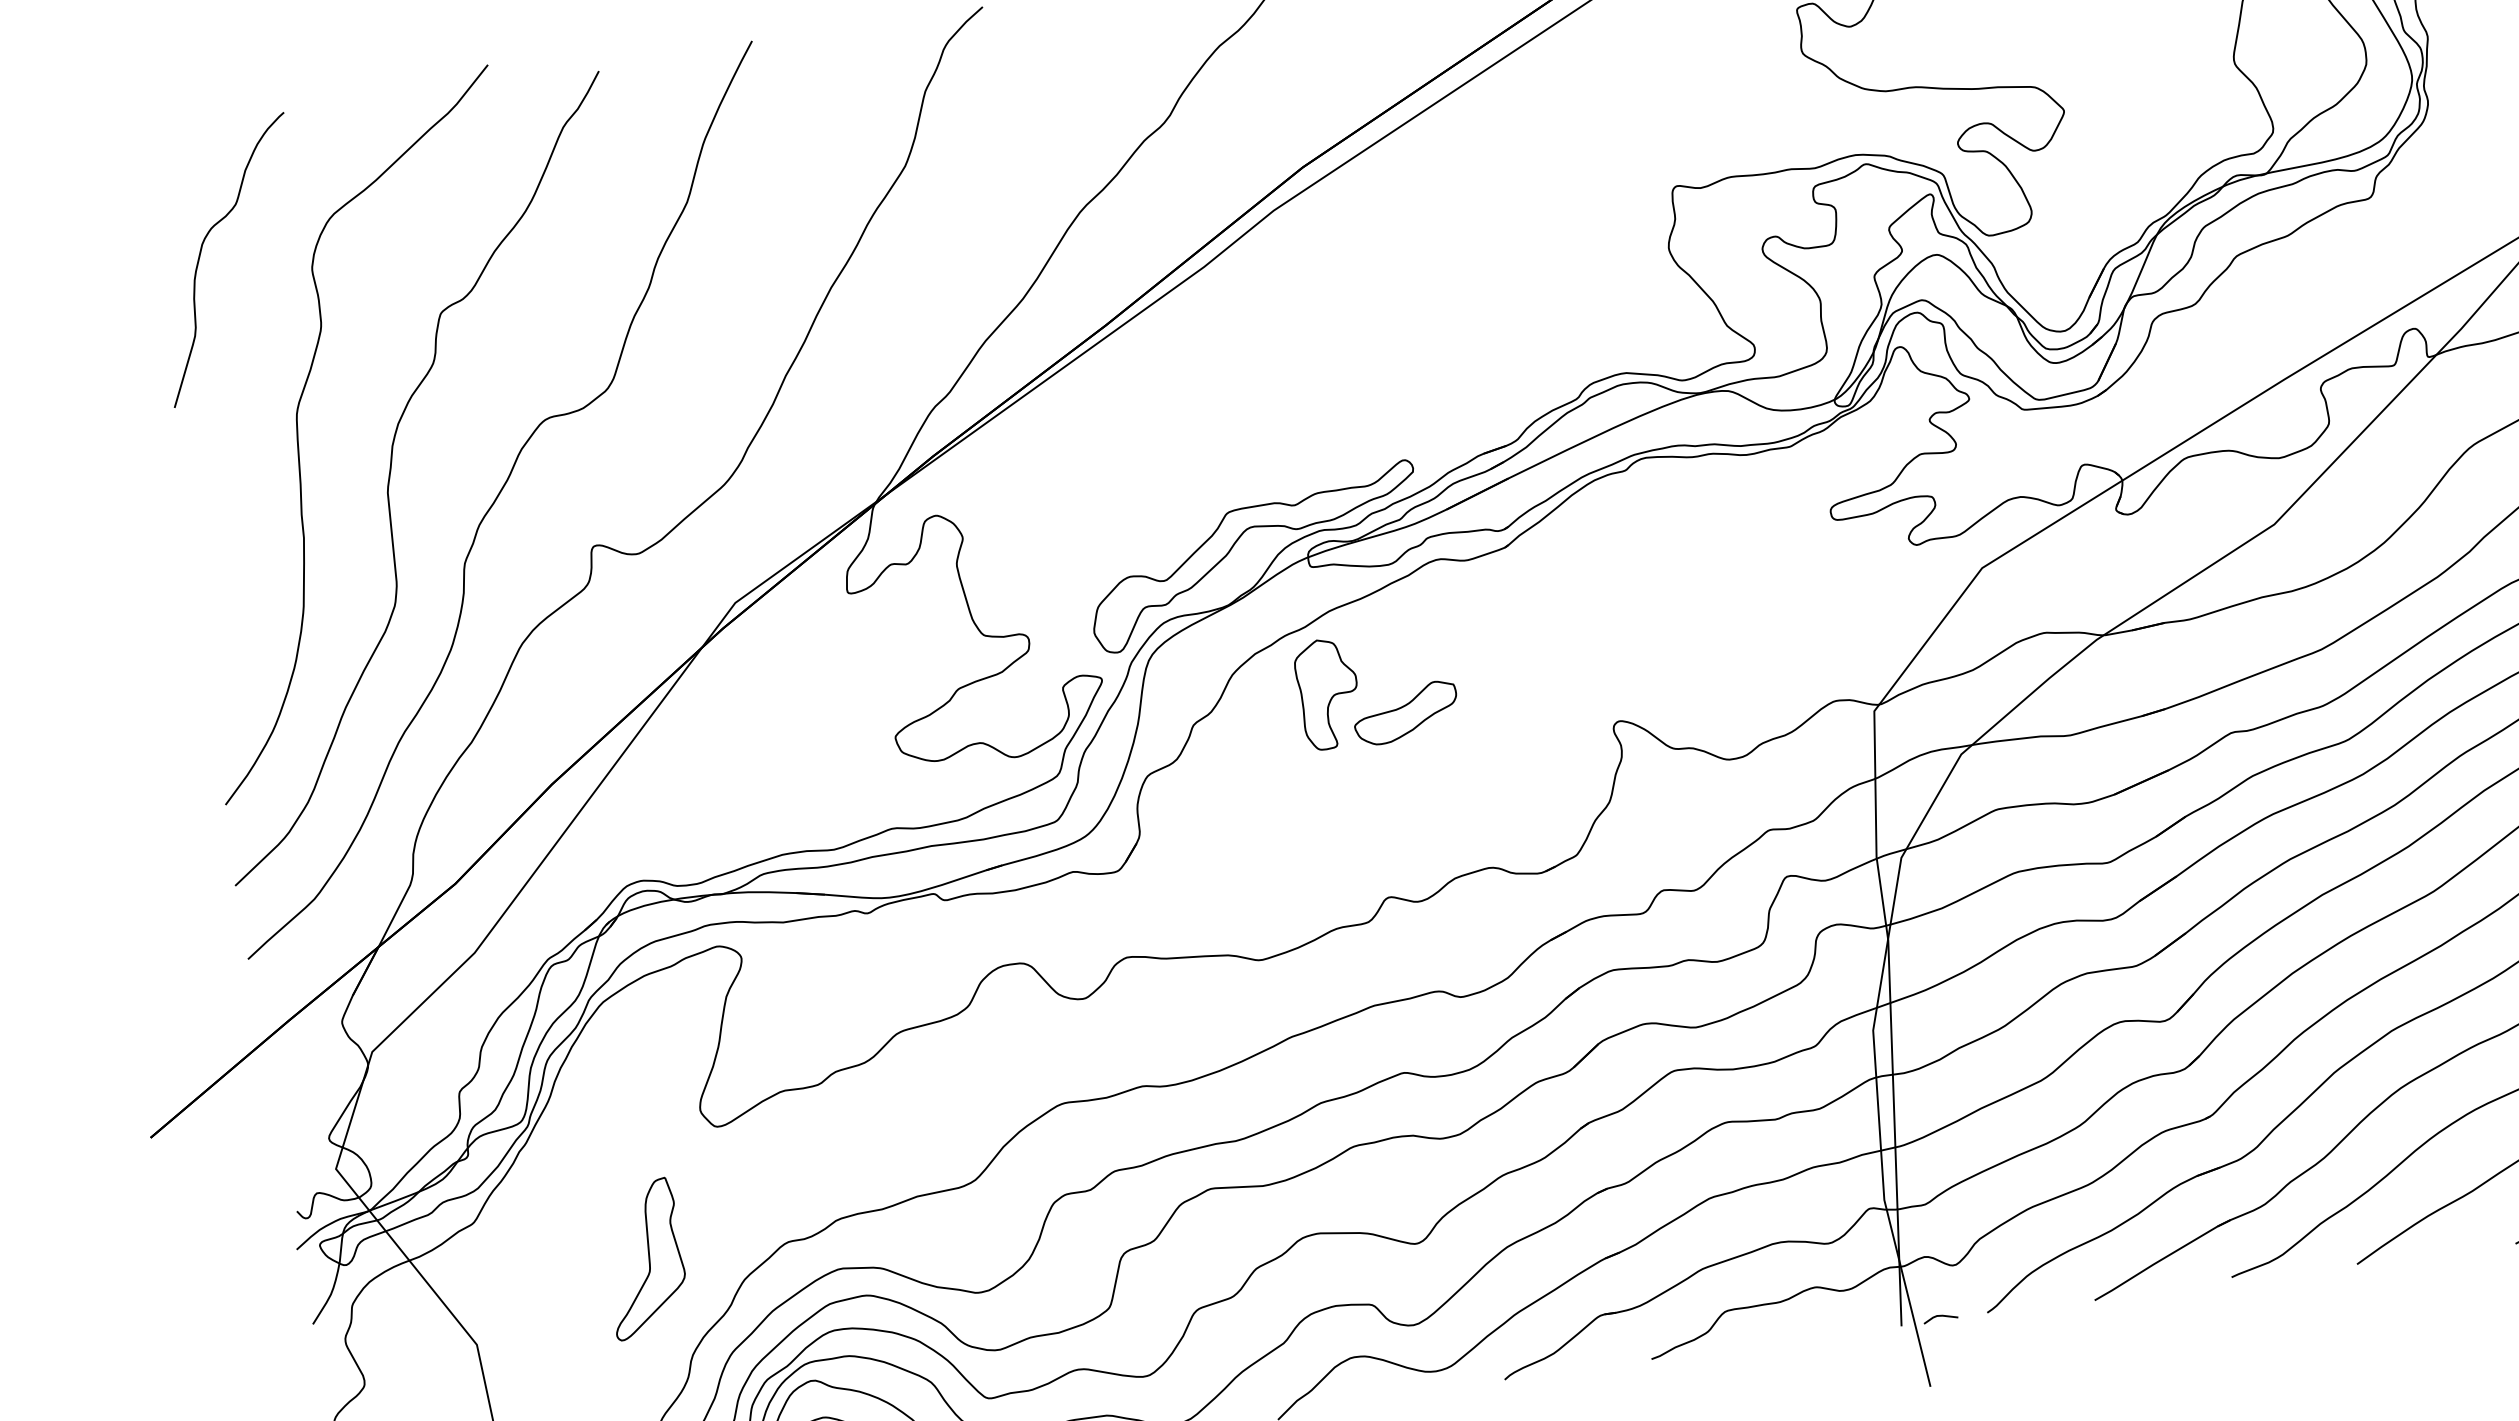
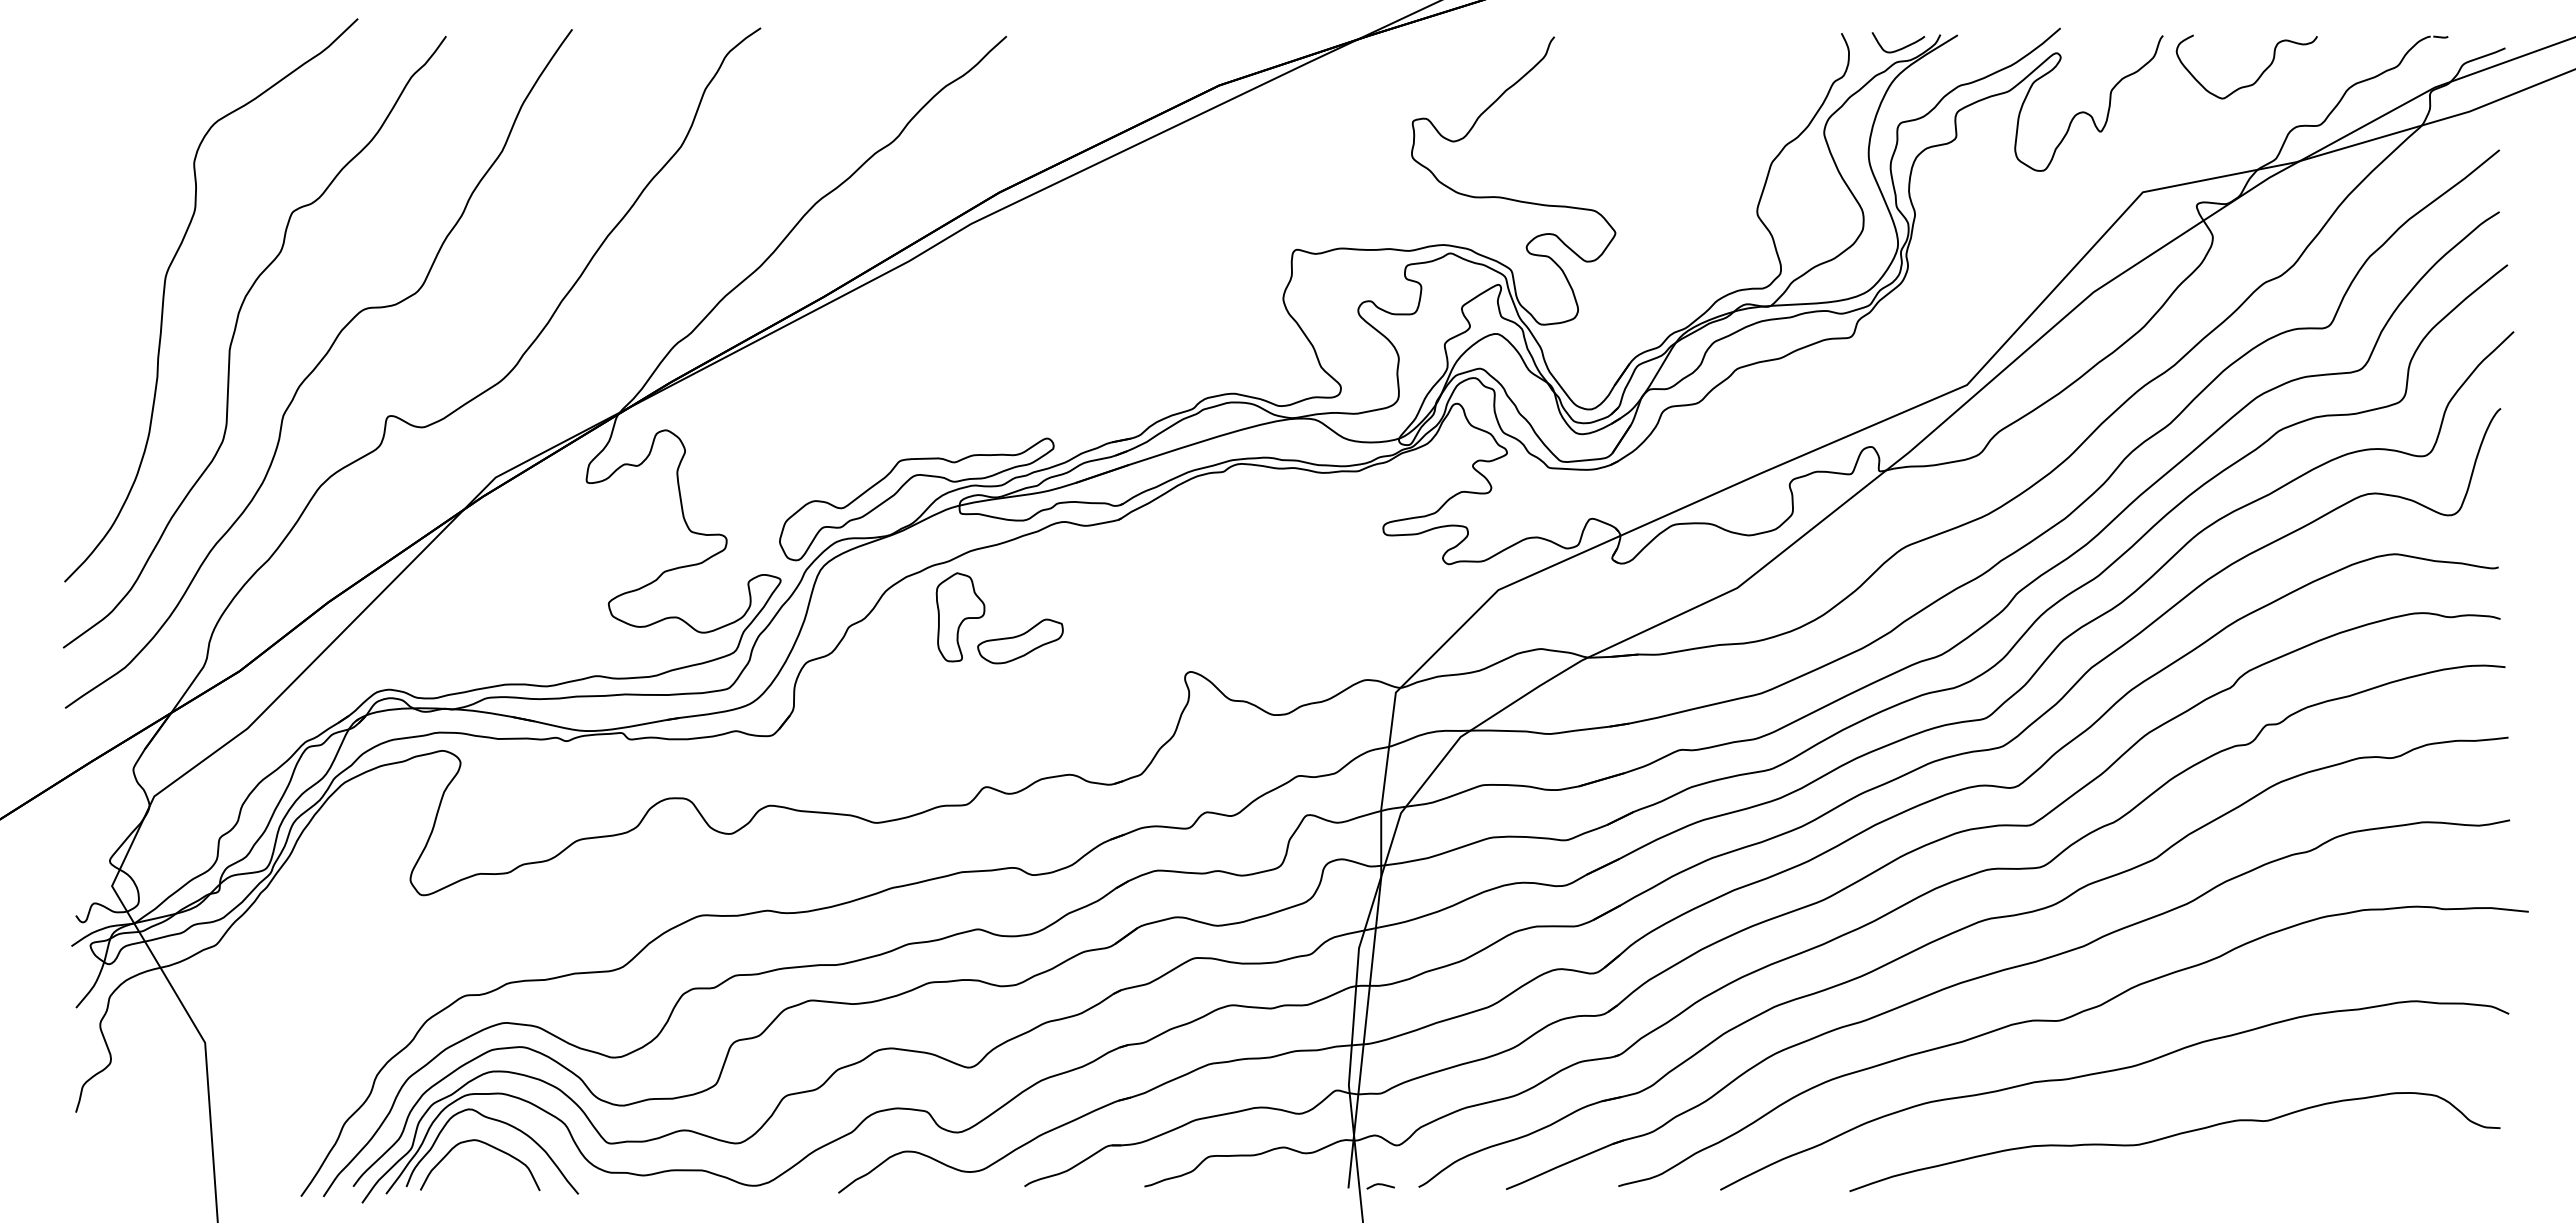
curve: (201, 253) -> (107, 137), removed
part: (643, 1258) -> (348, 992), removed

